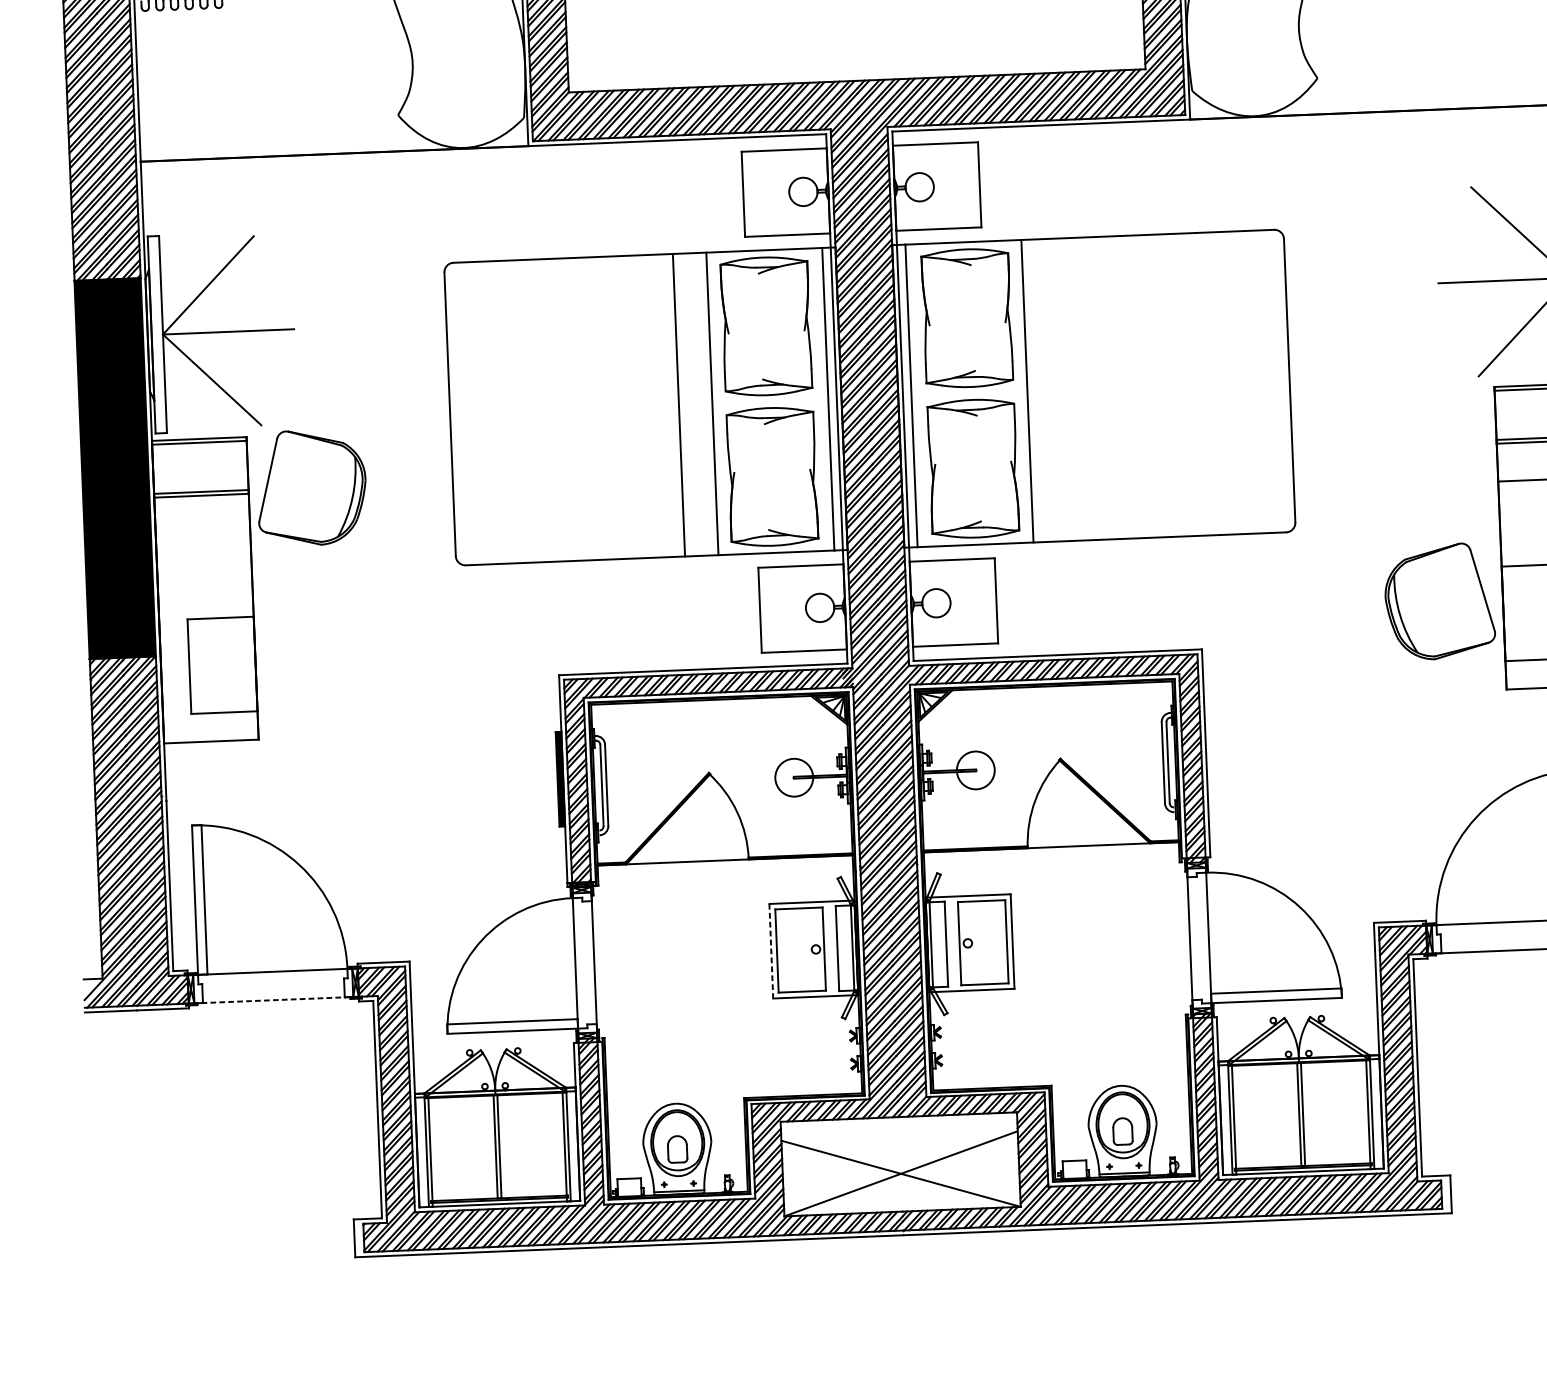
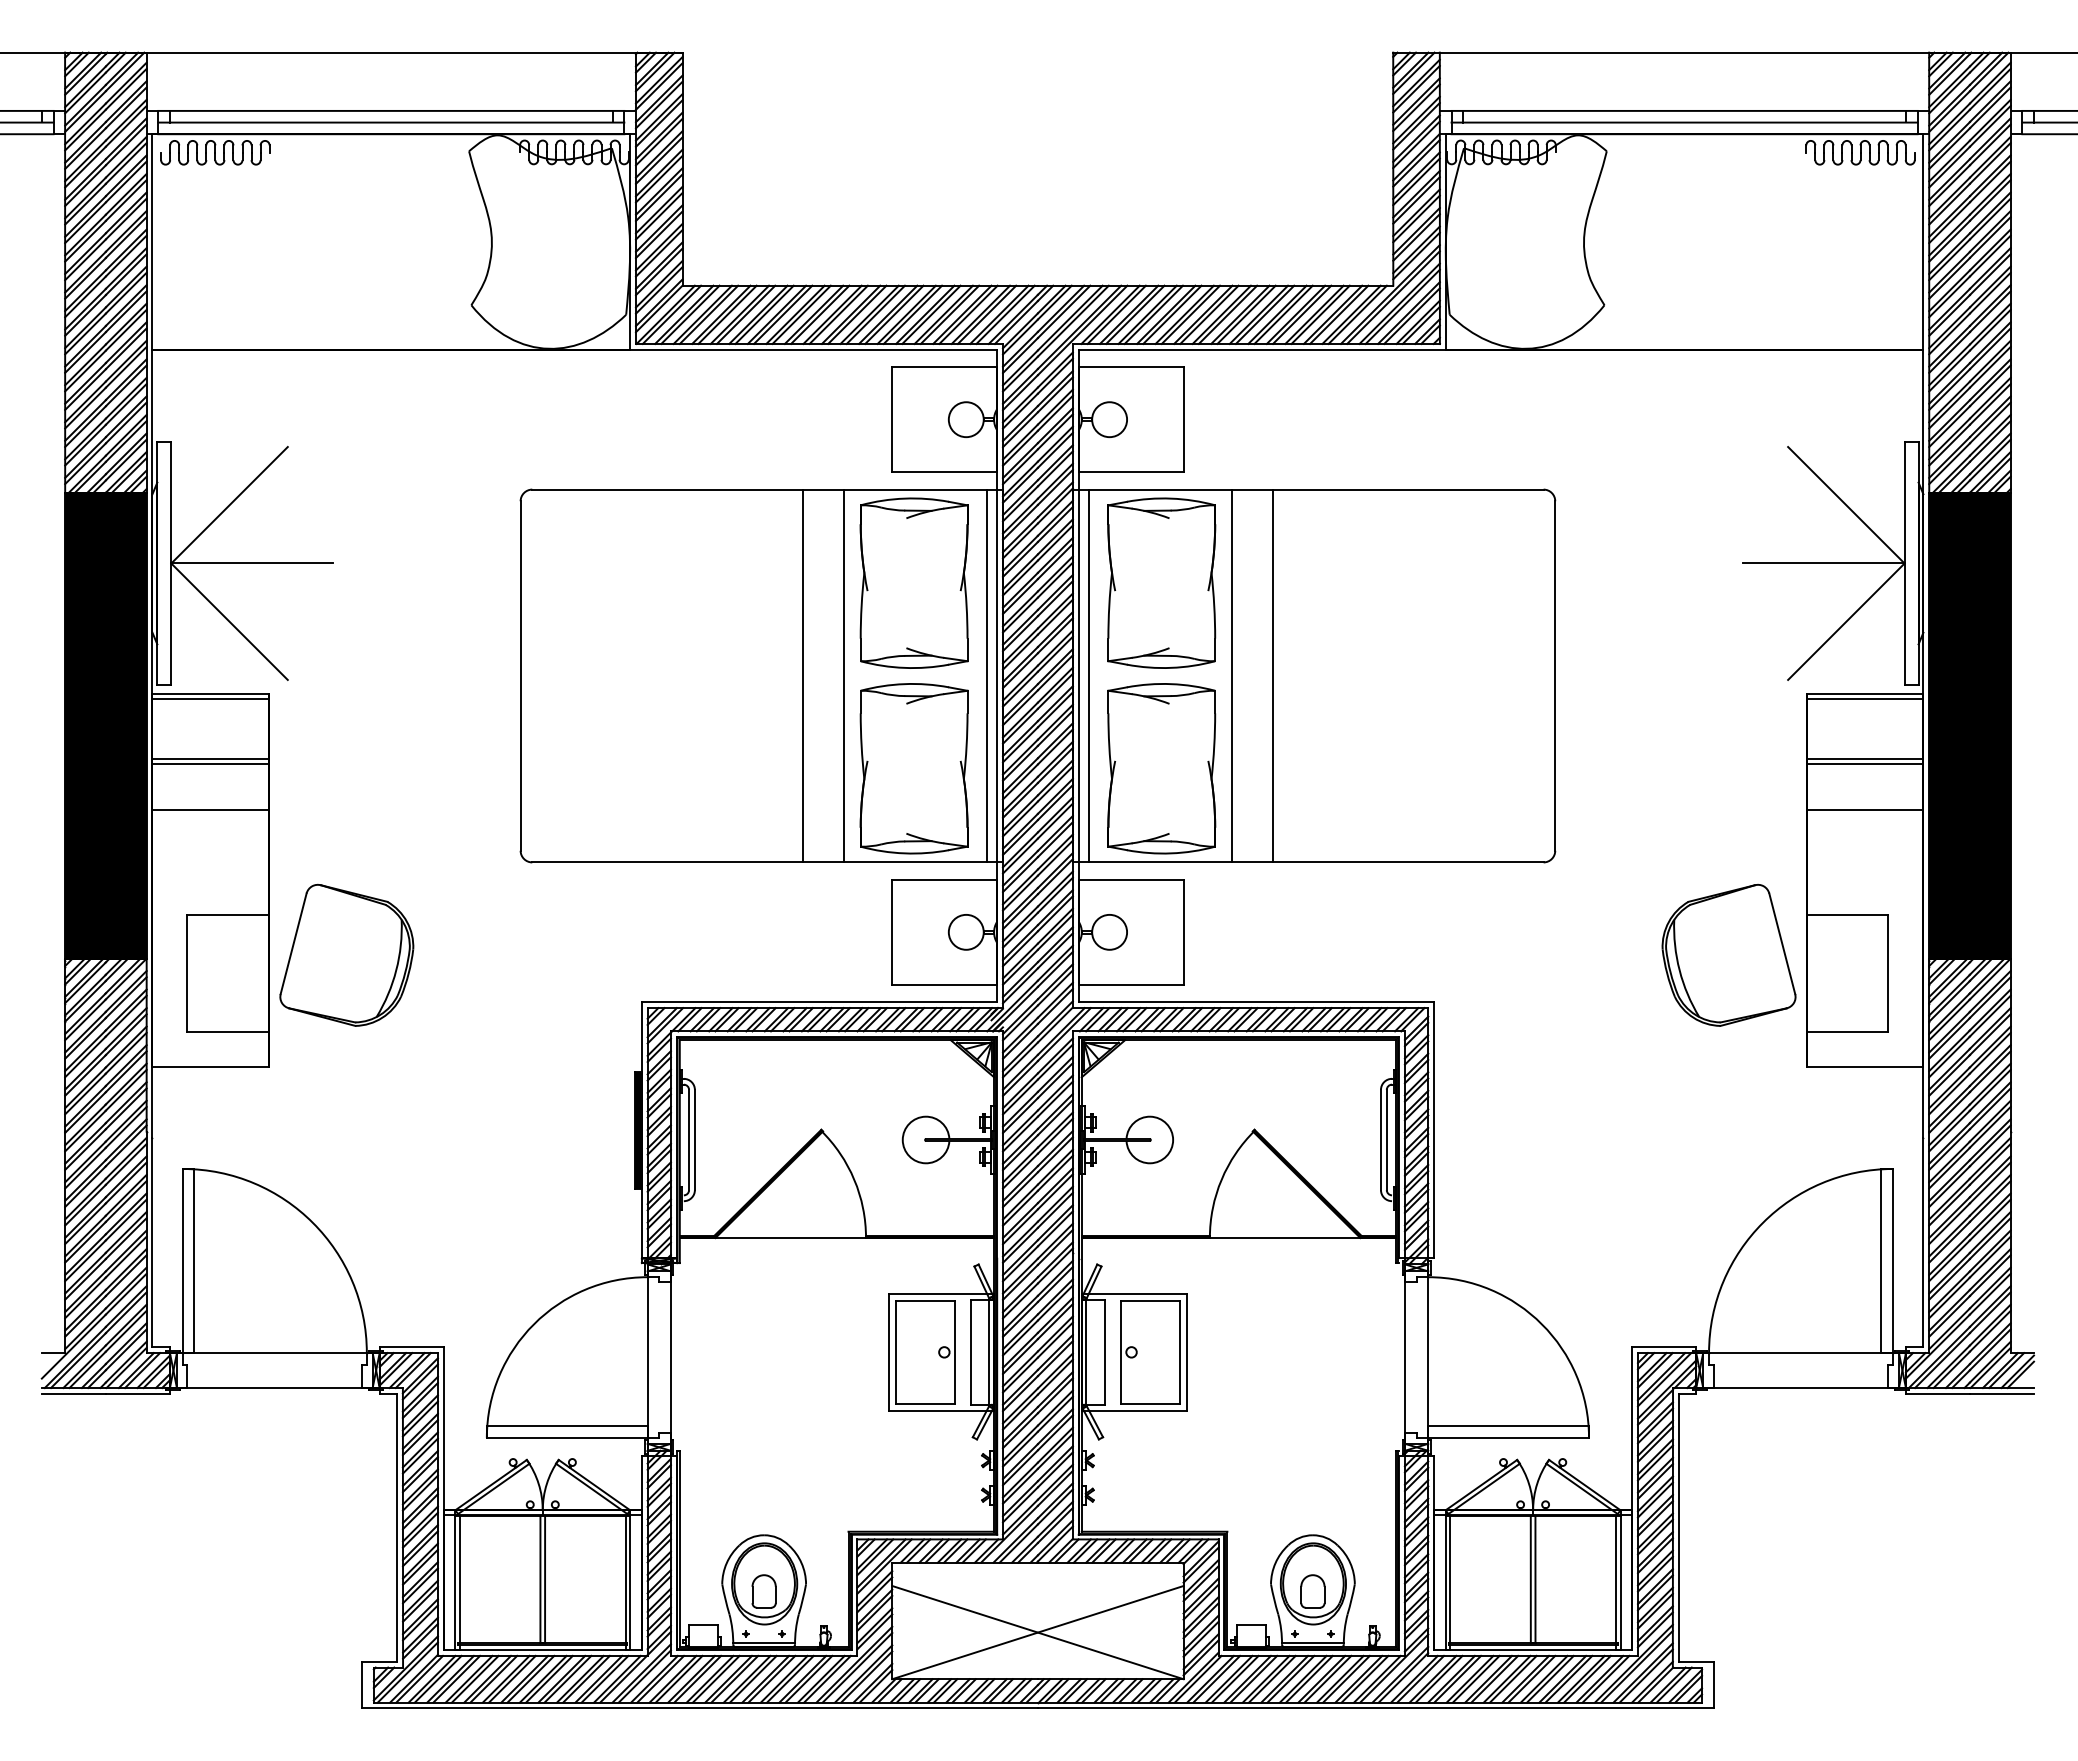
line: (1061, 389) -> (1273, 675), added
part: (311, 487) -> (346, 954), moved
line: (202, 533) -> (210, 810), added
line: (771, 951) -> (889, 1352), dashed -> solid
line: (273, 1000) -> (274, 1388), dashed -> solid

